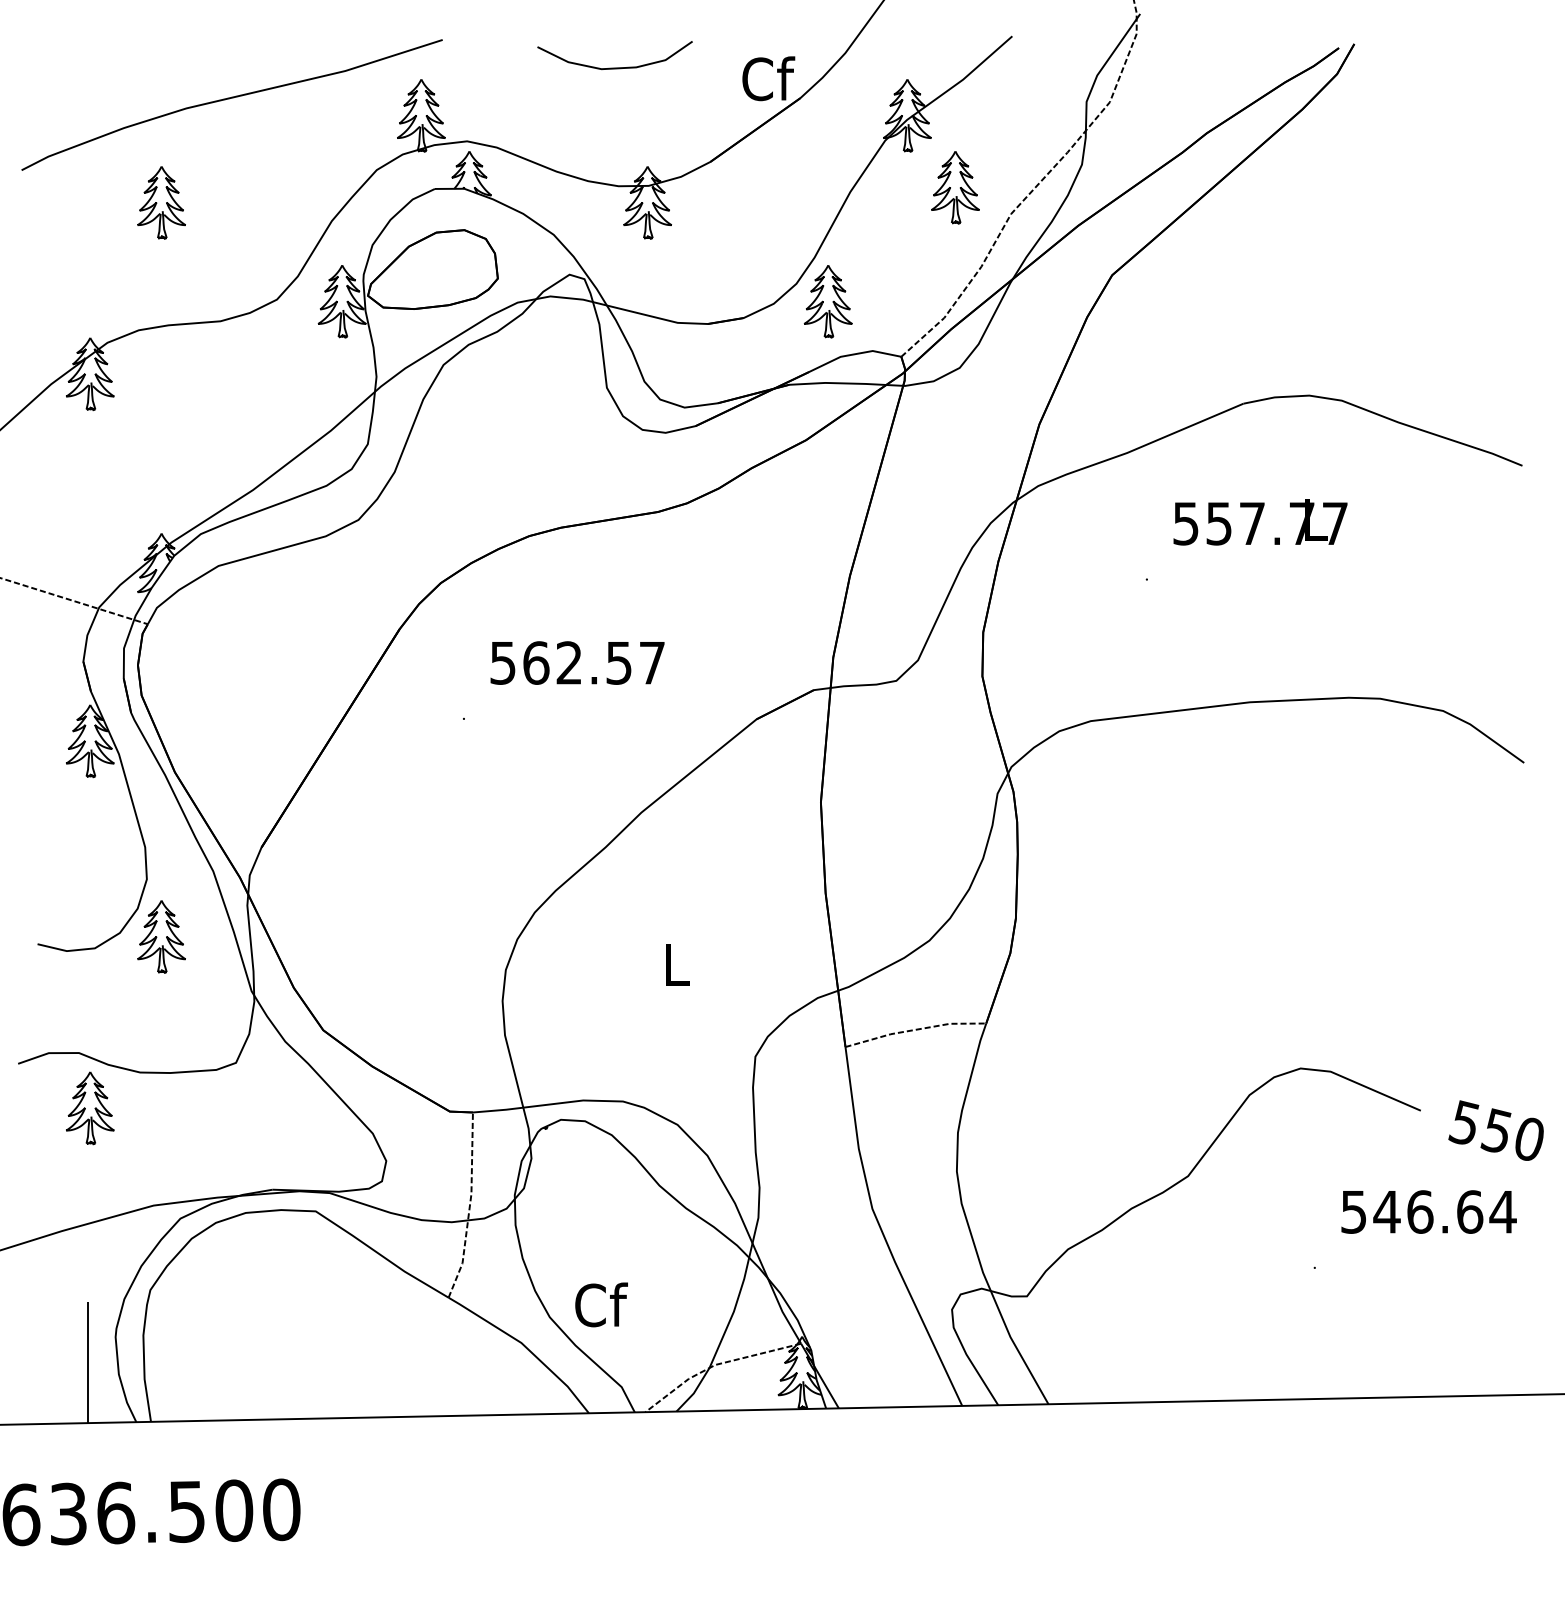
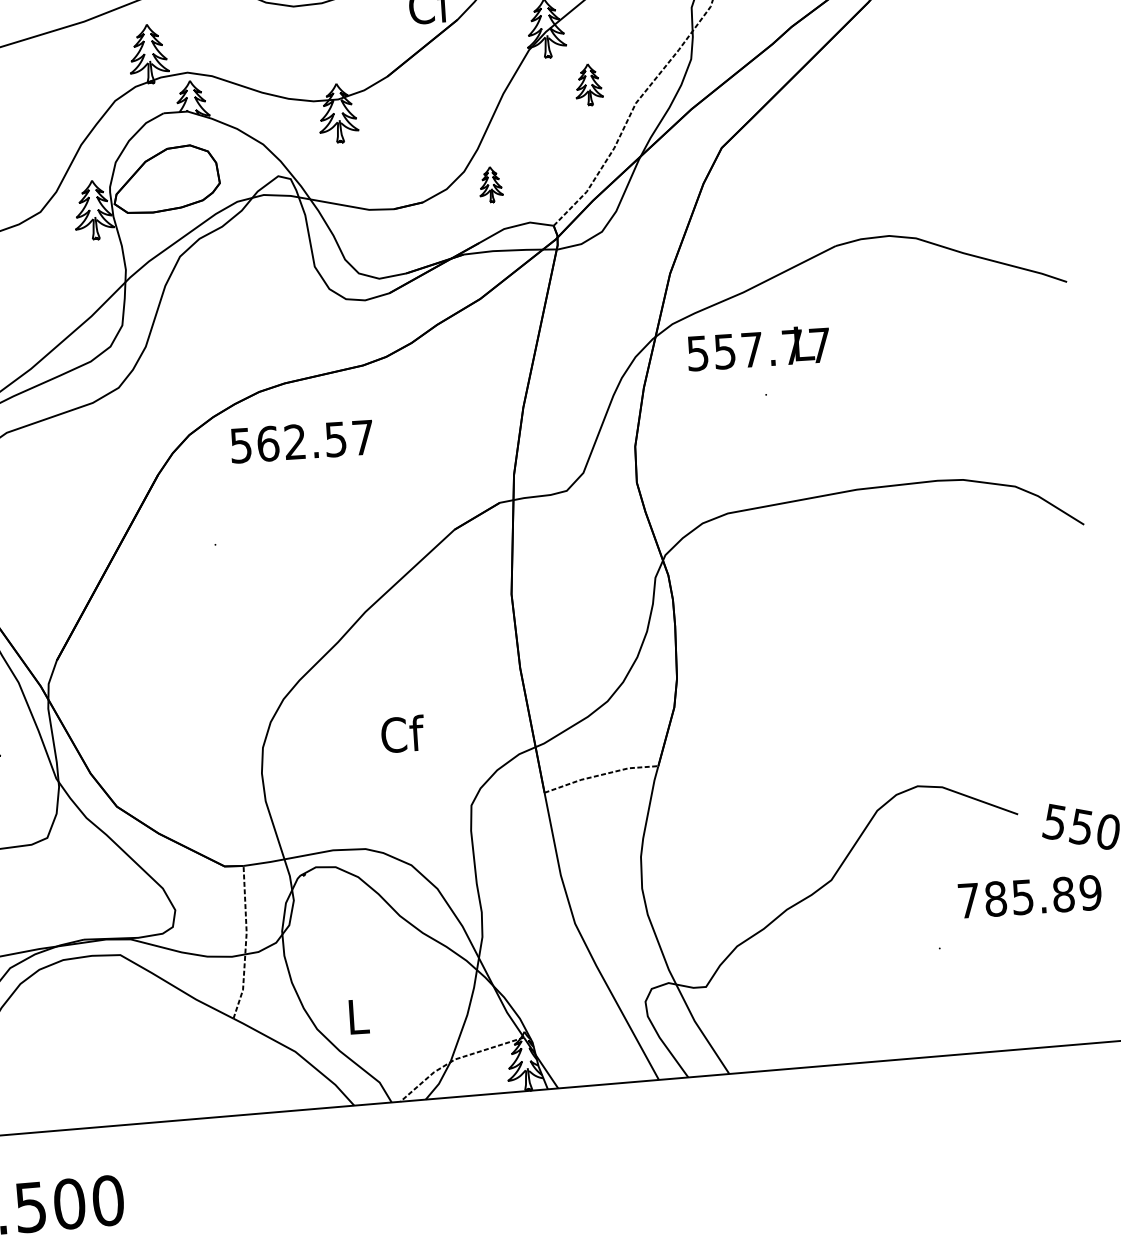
part: (955, 187) -> (589, 84), size x0.7
part: (827, 301) -> (490, 184), size x0.6
text: (1260, 522) -> (758, 348), moved
text: (577, 662) -> (301, 441), moved
text: (677, 964) -> (402, 734), L -> Cf
text: (1428, 1211) -> (1029, 896), 546.64 -> 785.89
text: (601, 1304) -> (358, 1016), Cf -> L

